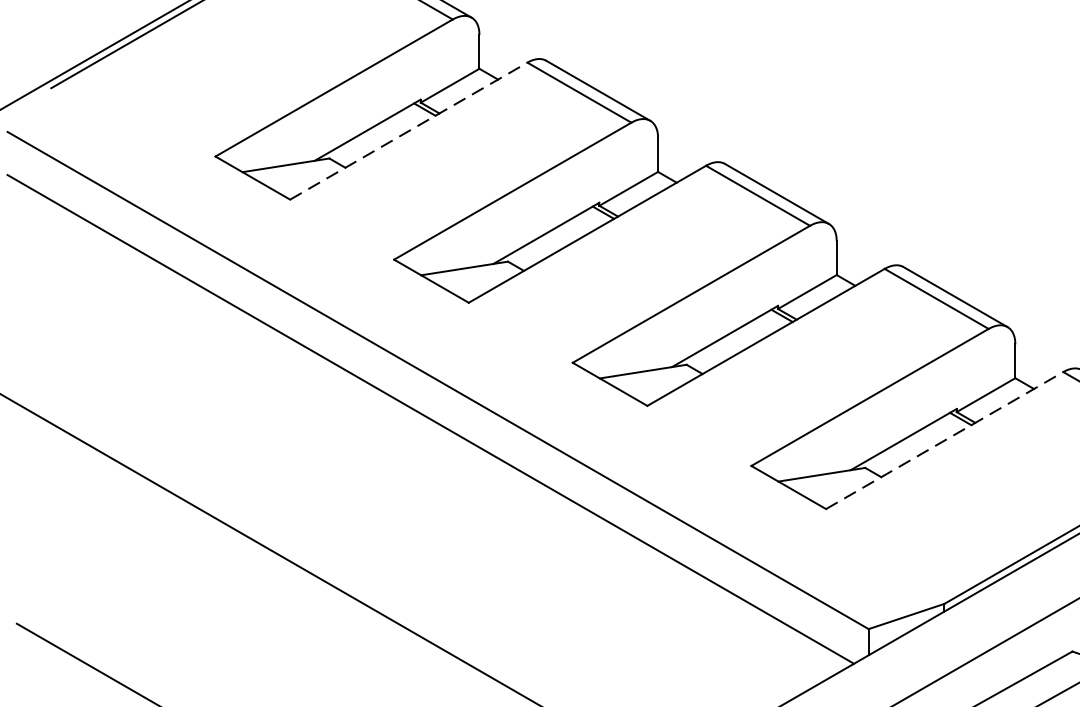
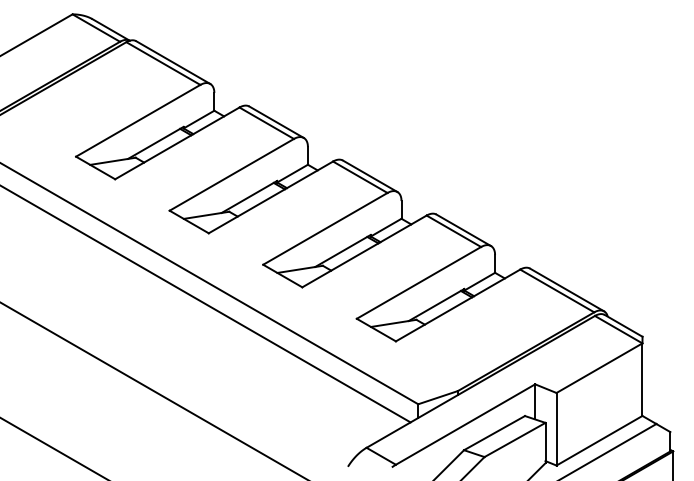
line: (409, 131) -> (177, 143), dashed -> solid
line: (945, 440) -> (458, 305), dashed -> solid

